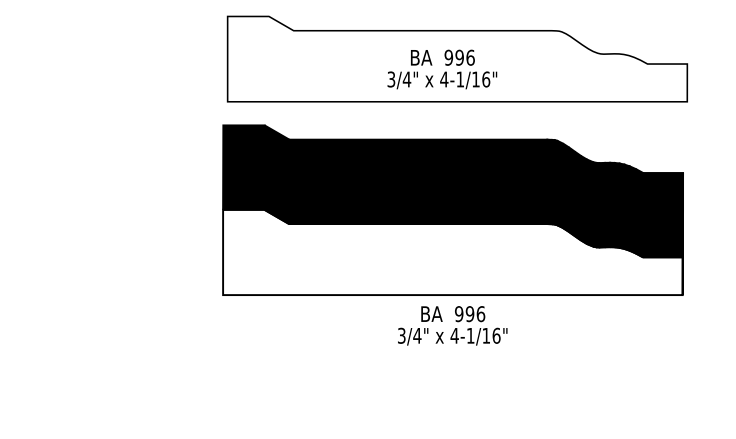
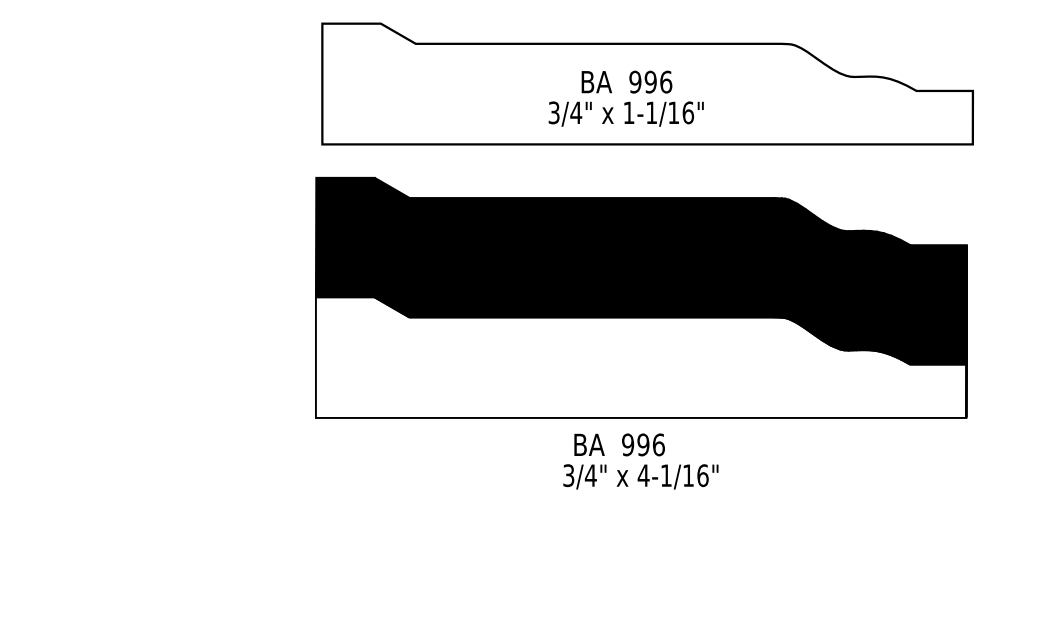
text: (443, 79) -> (628, 112), 4-1/16" -> 1-1/16"
text: (453, 313) -> (619, 444), moved

